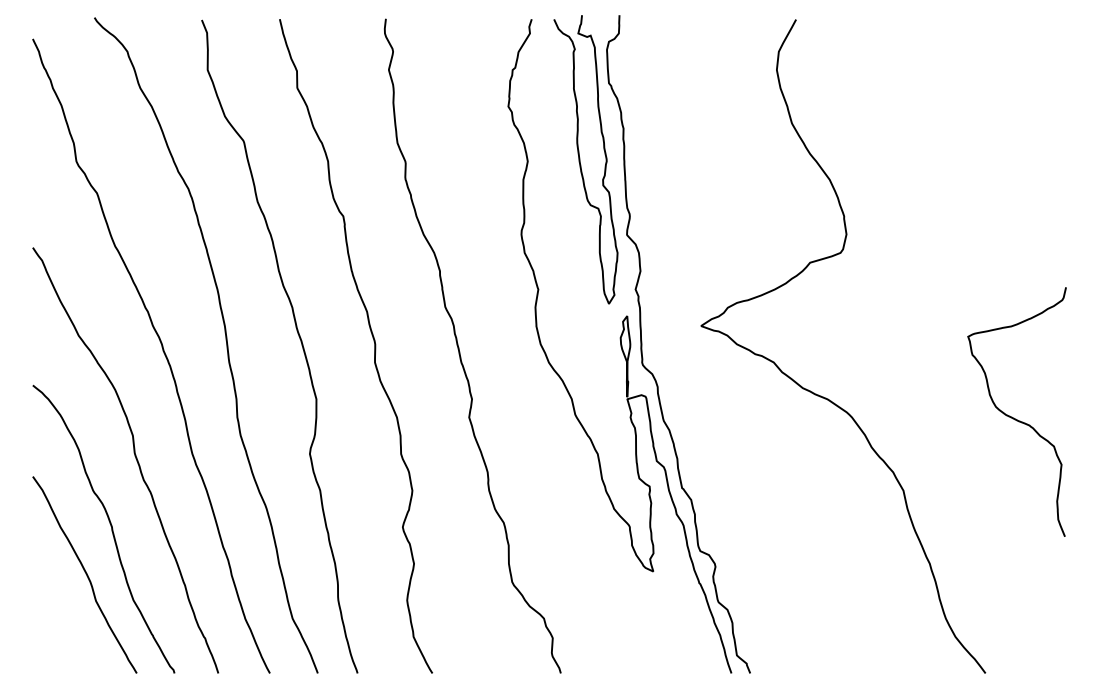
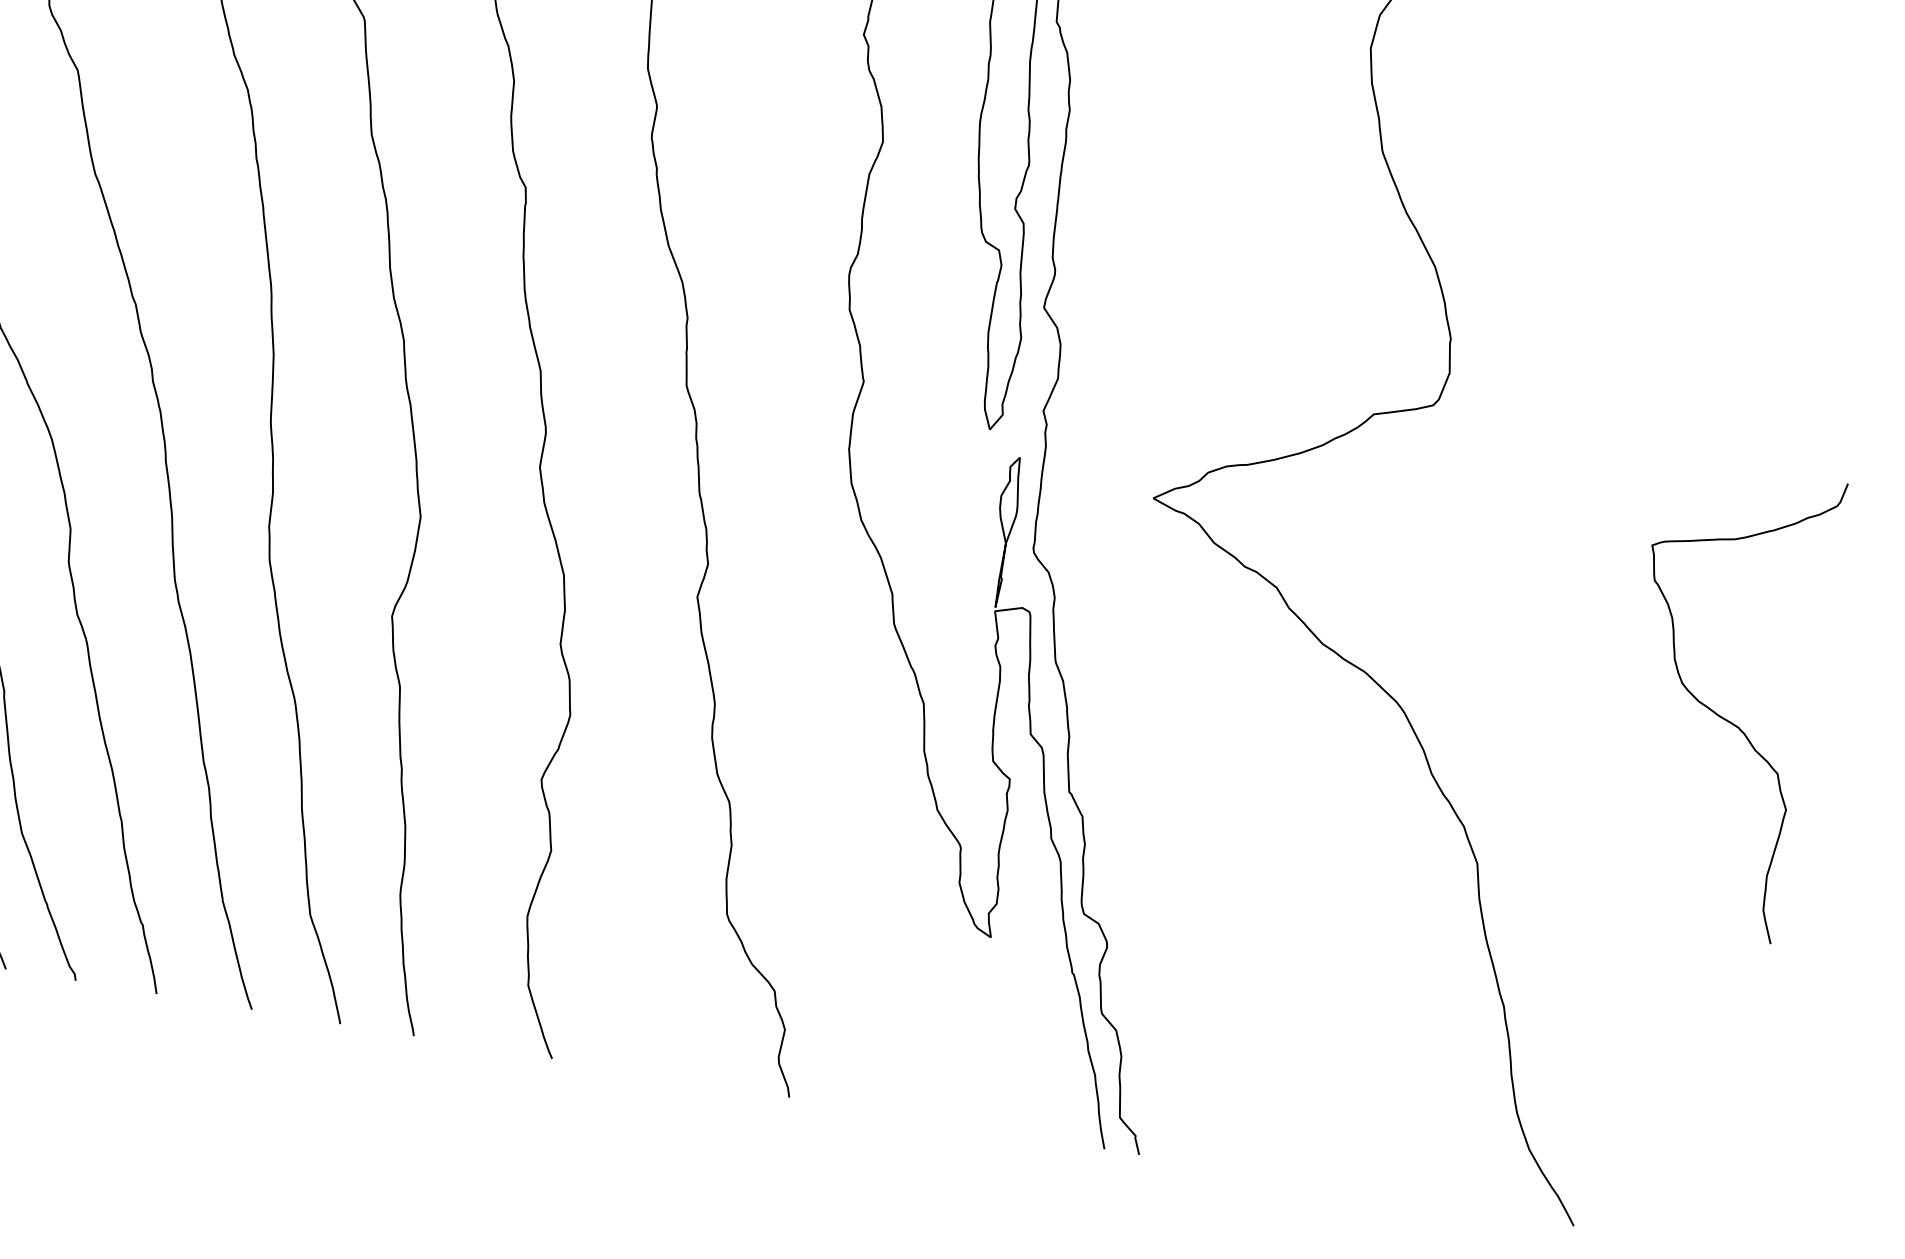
curve: (1013, 417) -> (1711, 708), moved

